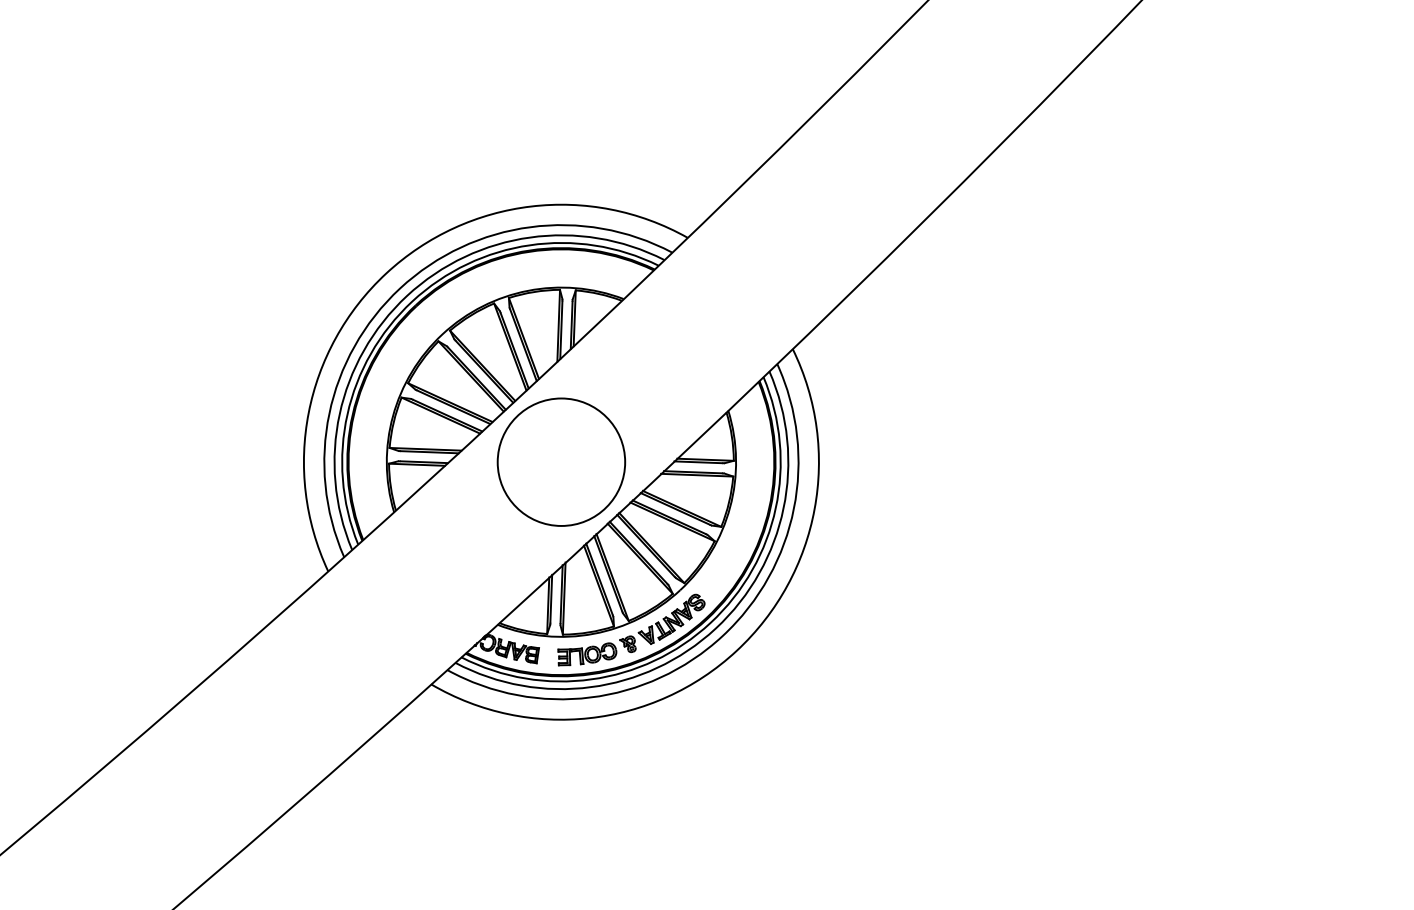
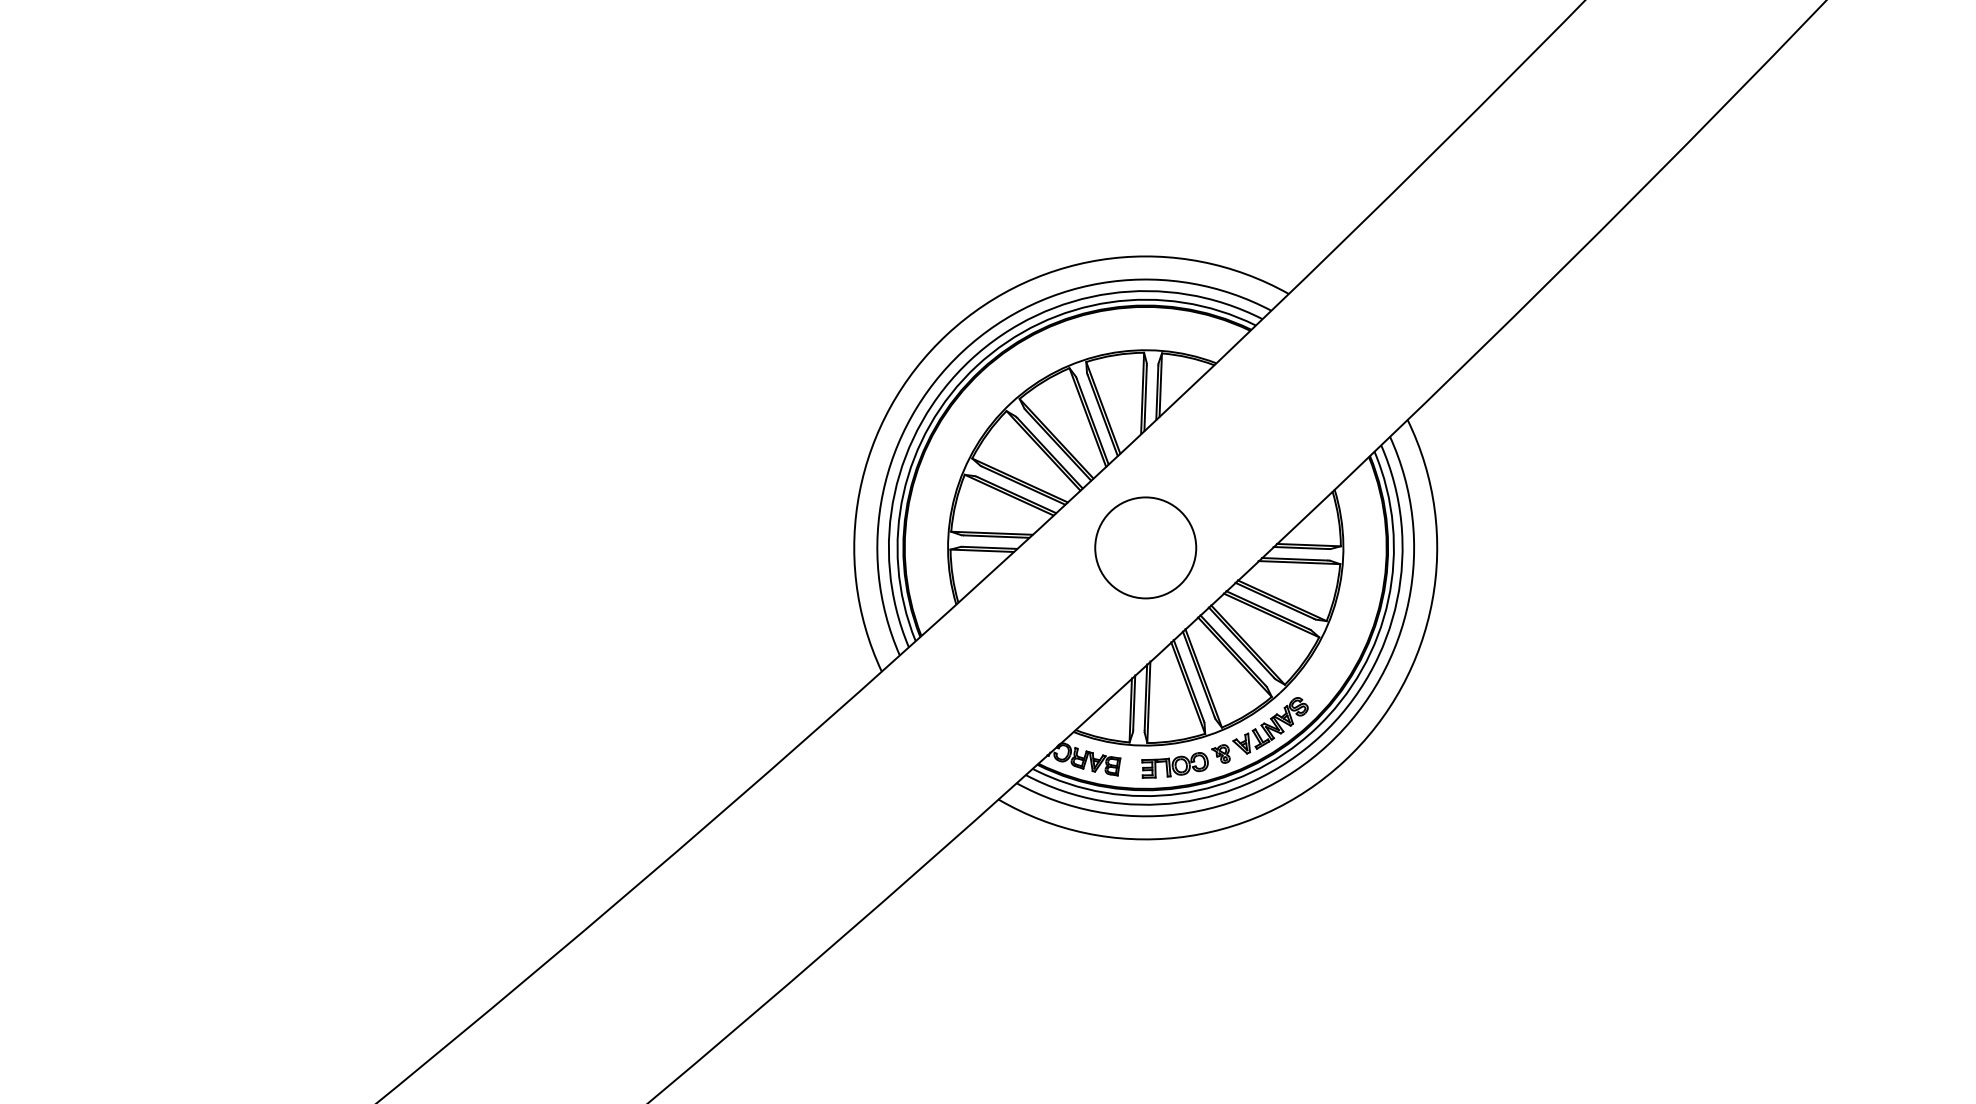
circle: (561, 461) -> (1145, 547), size x0.7

